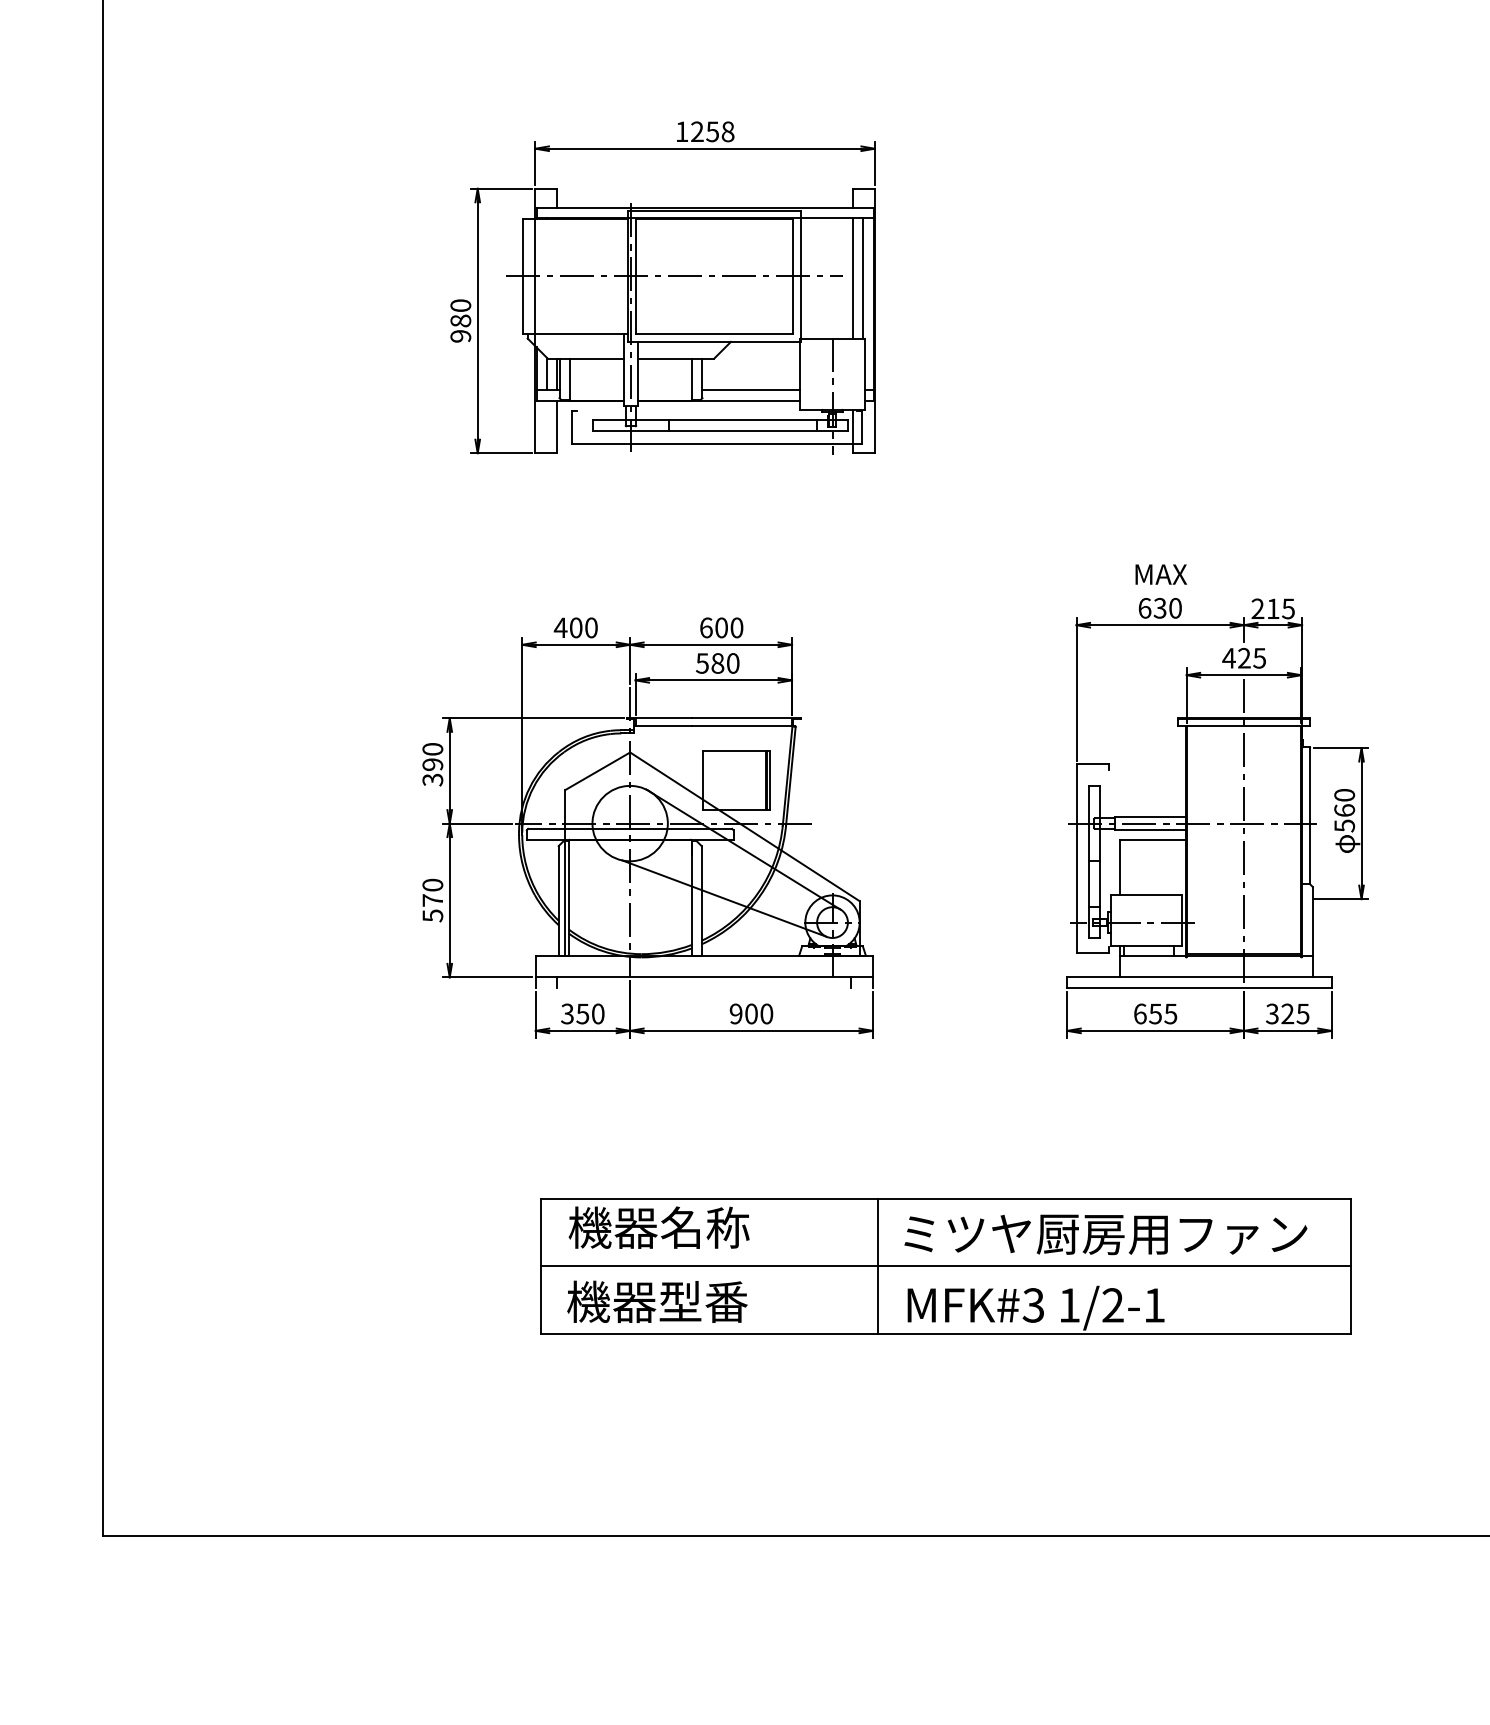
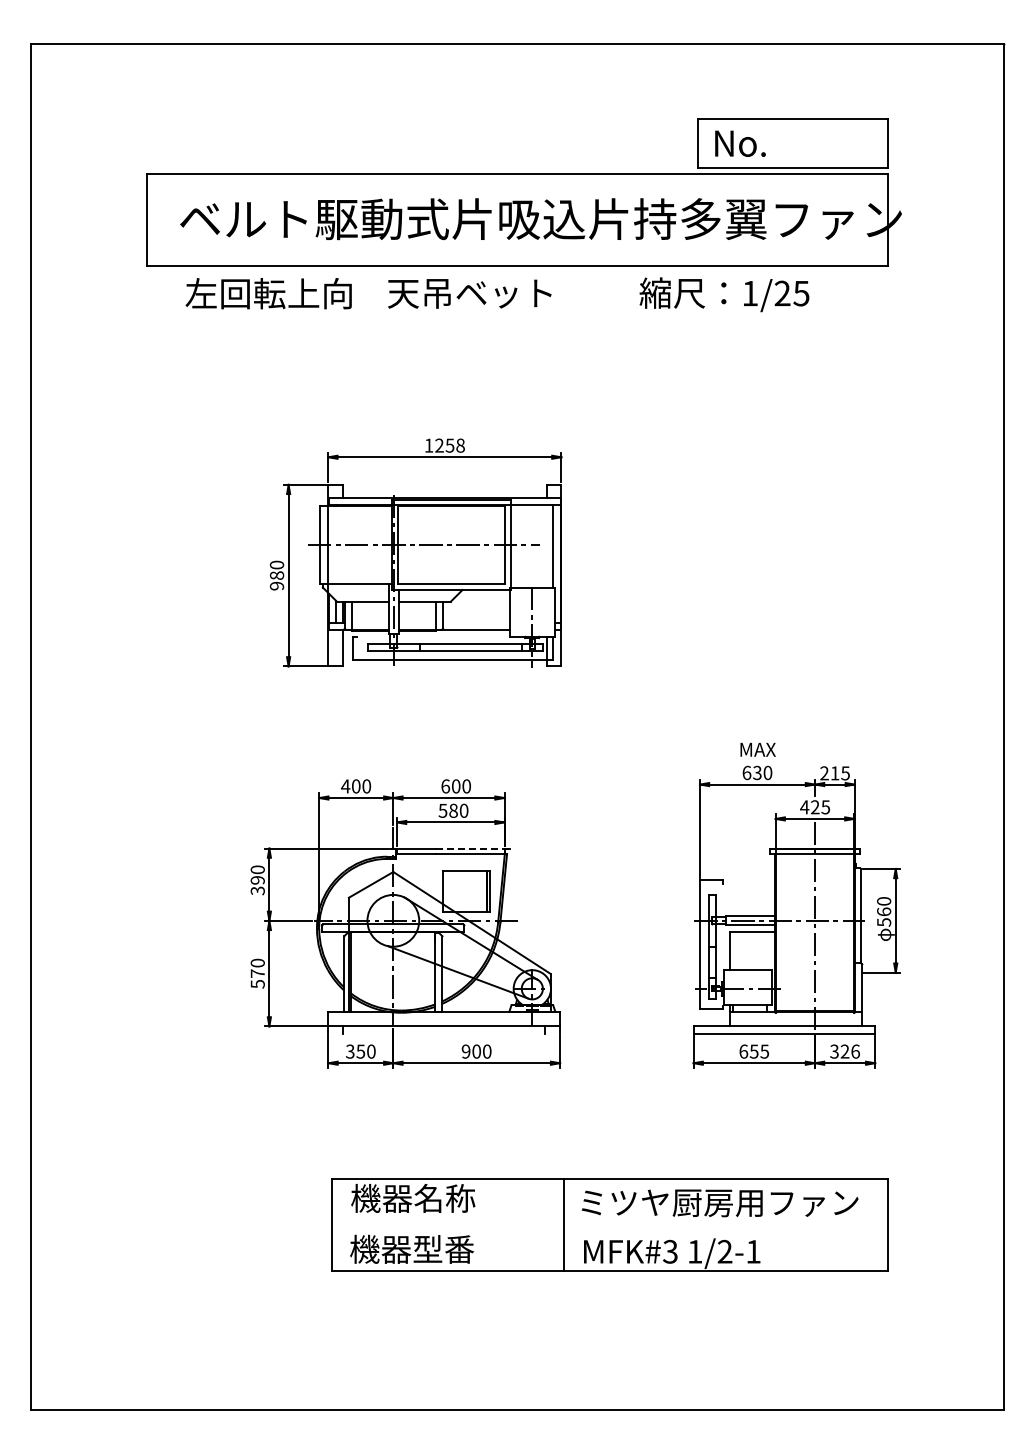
line: (853, 278) -> (546, 546), removed
line: (751, 389) -> (476, 622), removed
line: (746, 718) -> (473, 848), solid -> dashed
text: (1302, 1013) -> (855, 1051), 325 -> 326
line: (946, 1267) -> (610, 1225), removed

